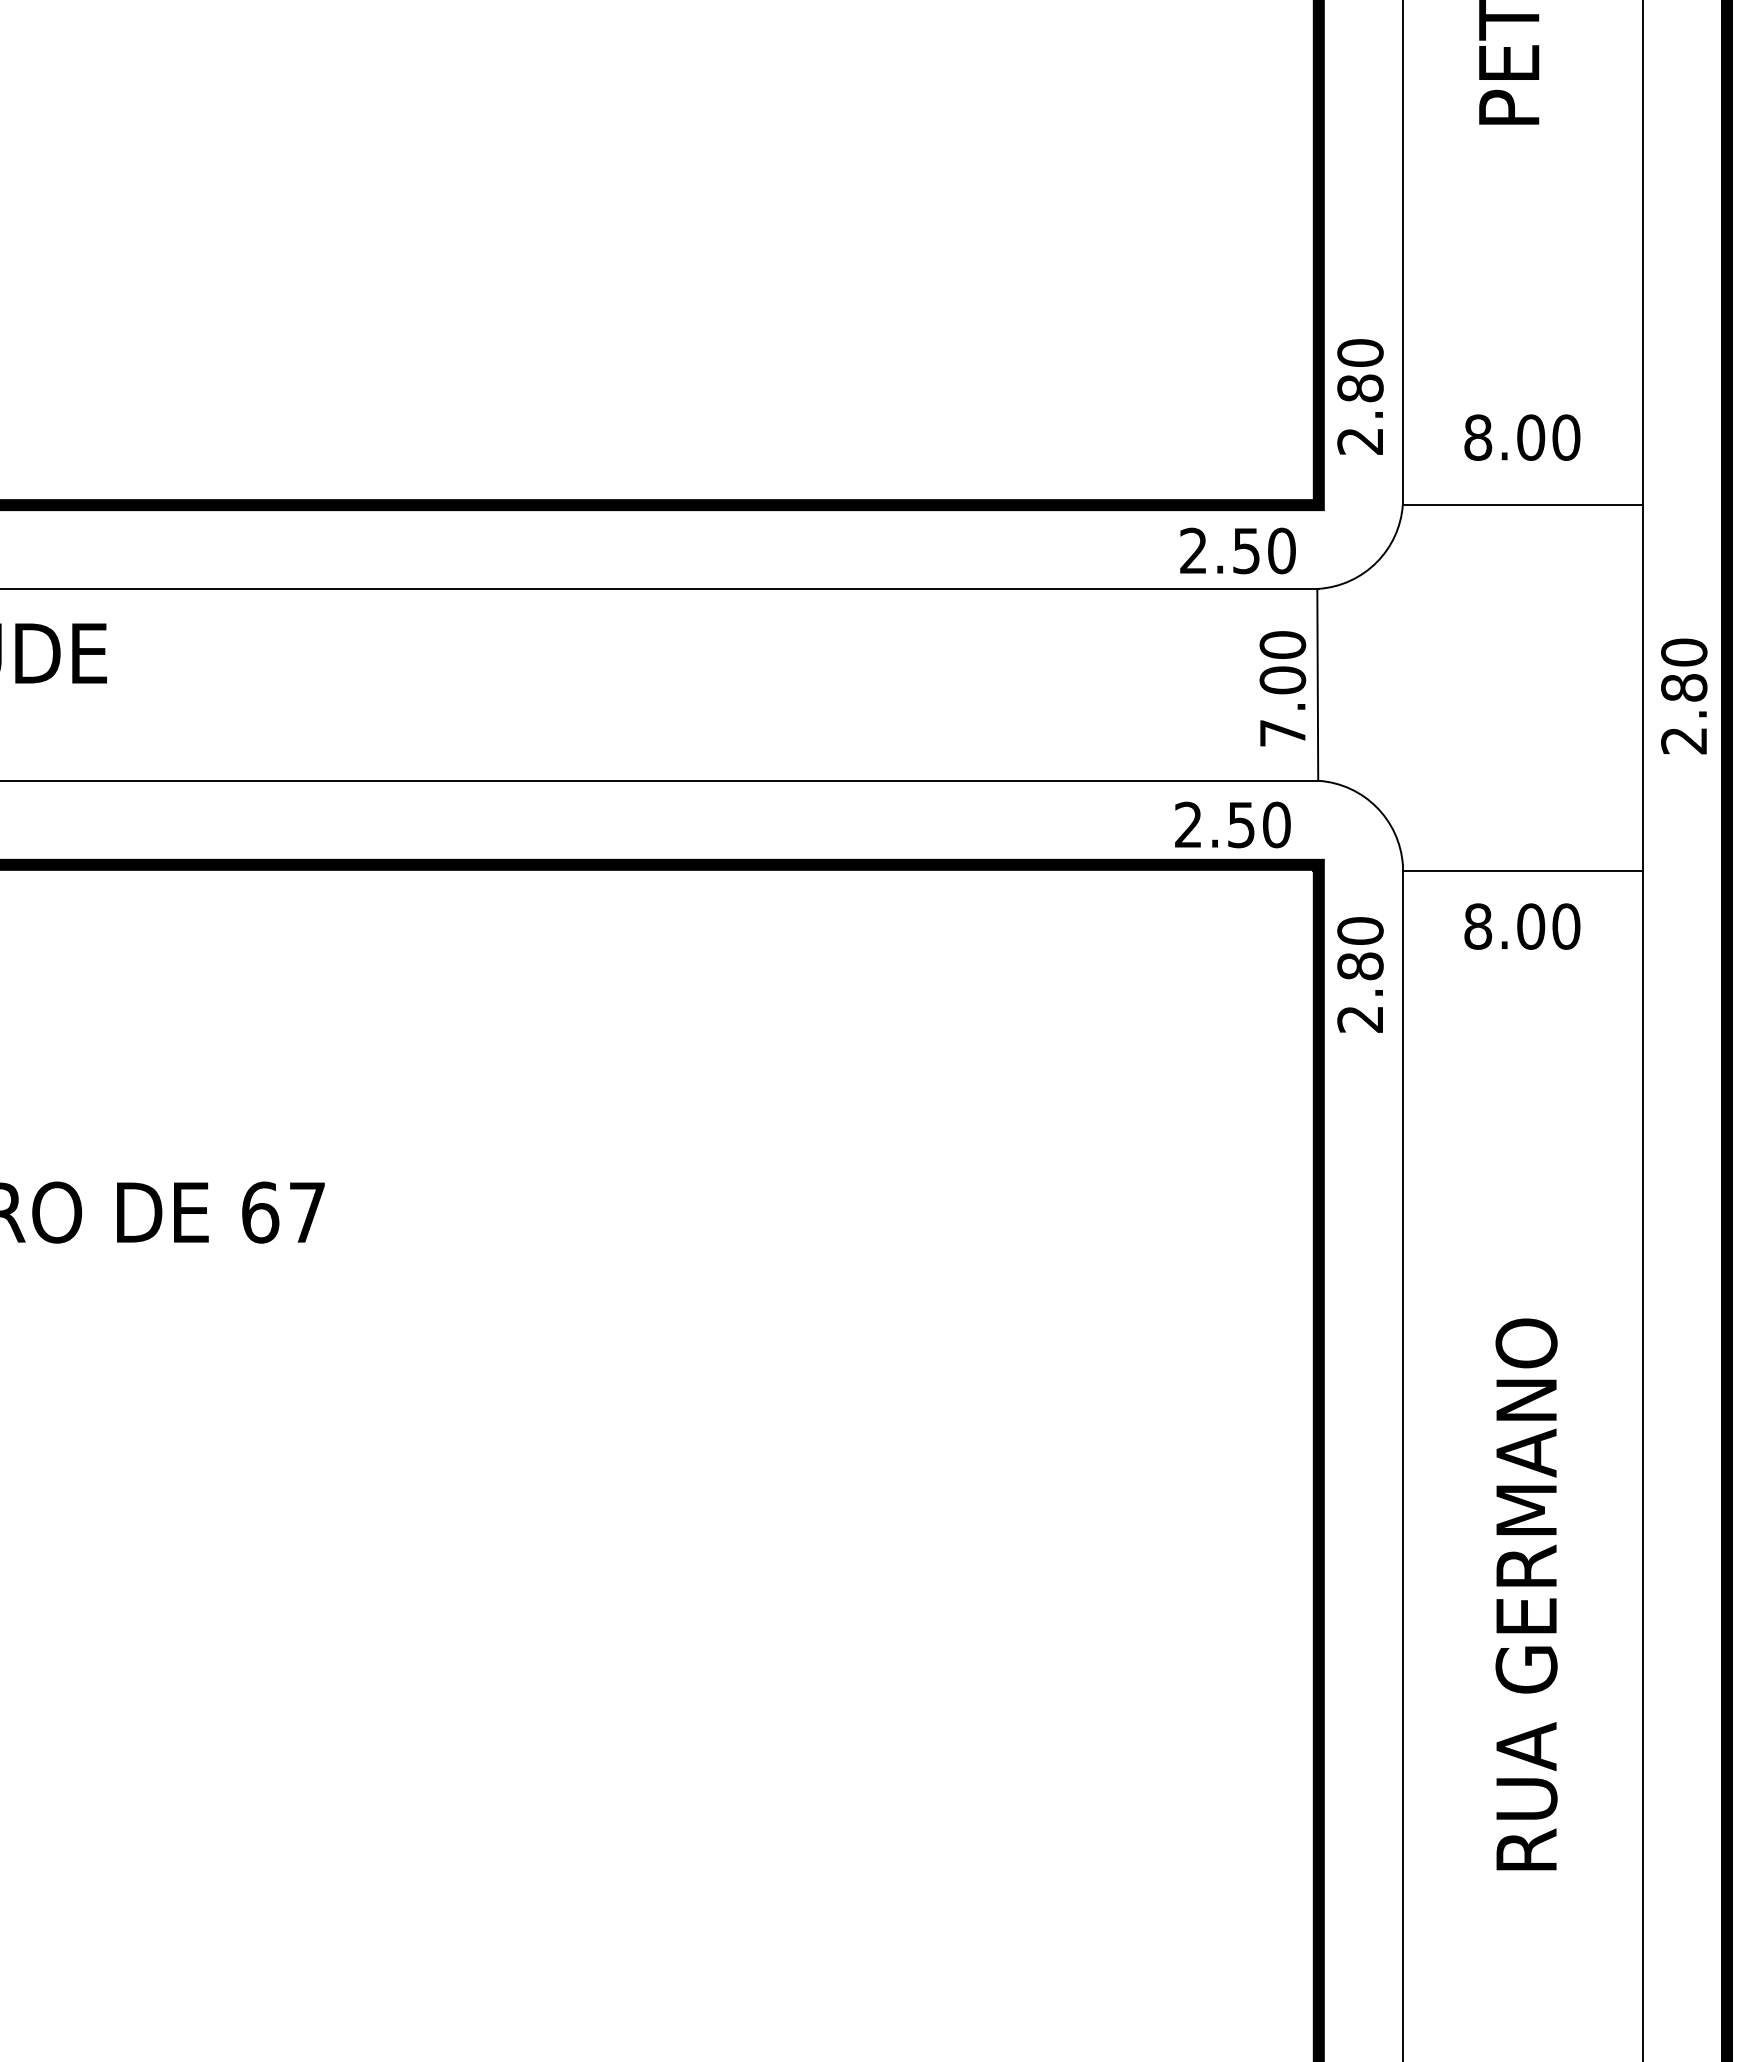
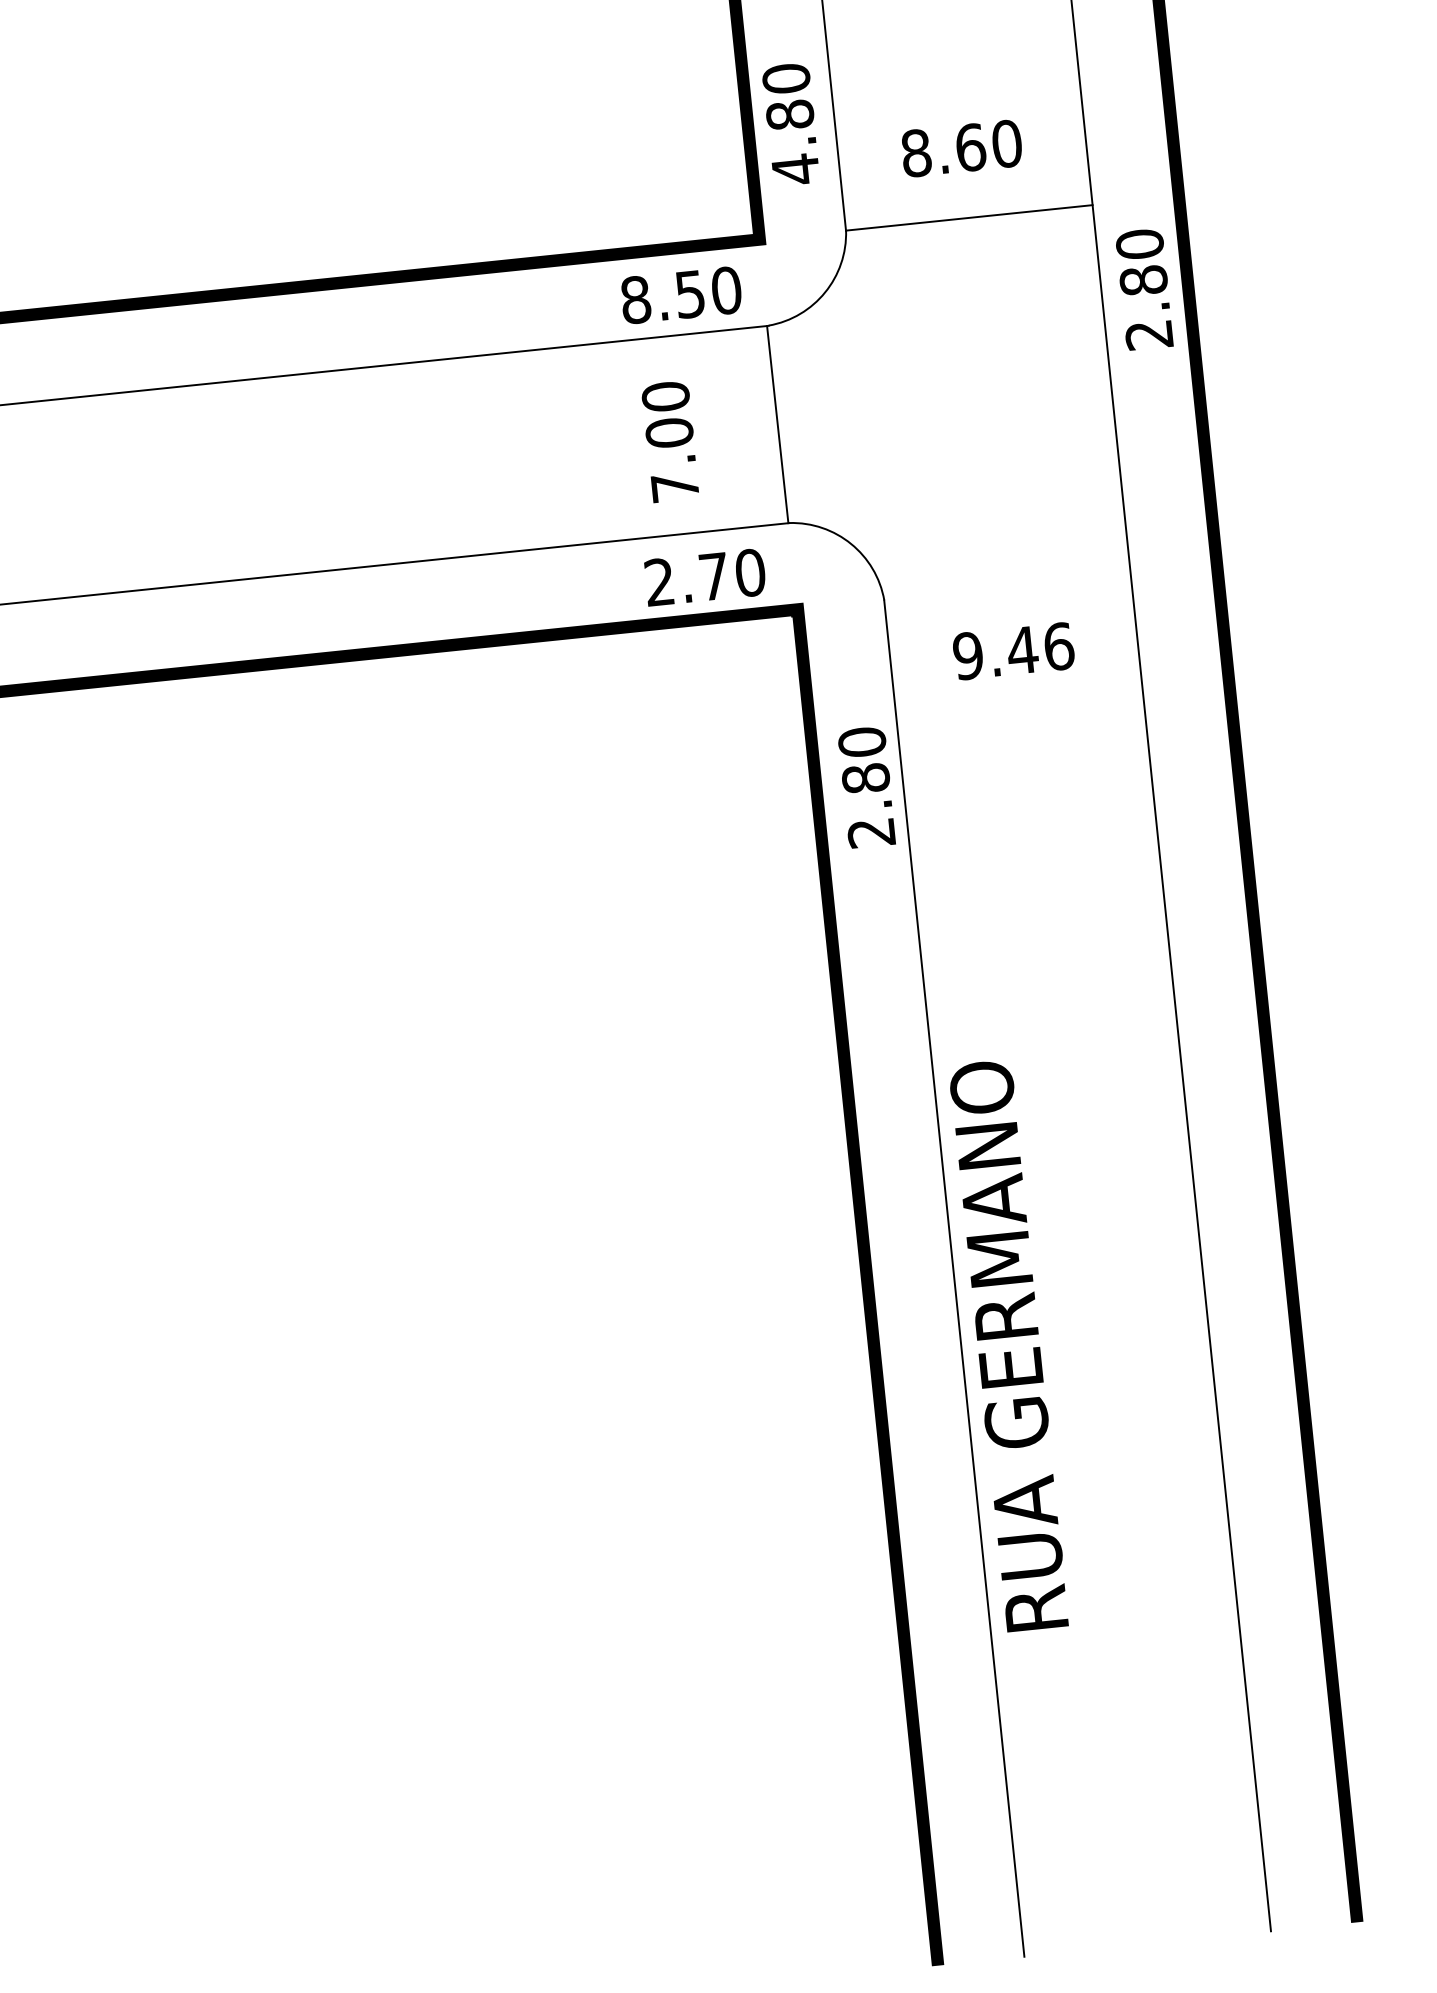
text: (1531, 437) -> (971, 147), 8.00 -> 8.60
text: (1359, 441) -> (794, 169), 2.80 -> 4.80
text: (1193, 550) -> (635, 299), 2.50 -> 8.50
text: (1282, 688) -> (670, 441), moved
text: (1684, 696) -> (1144, 289), moved
text: (1241, 825) -> (714, 577), 2.50 -> 2.70
line: (1522, 871) -> (1008, 594), removed
text: (1522, 926) -> (1013, 651), 8.00 -> 9.46
text: (1360, 974) -> (866, 786), moved
text: (1526, 1594) -> (1008, 1345), moved

